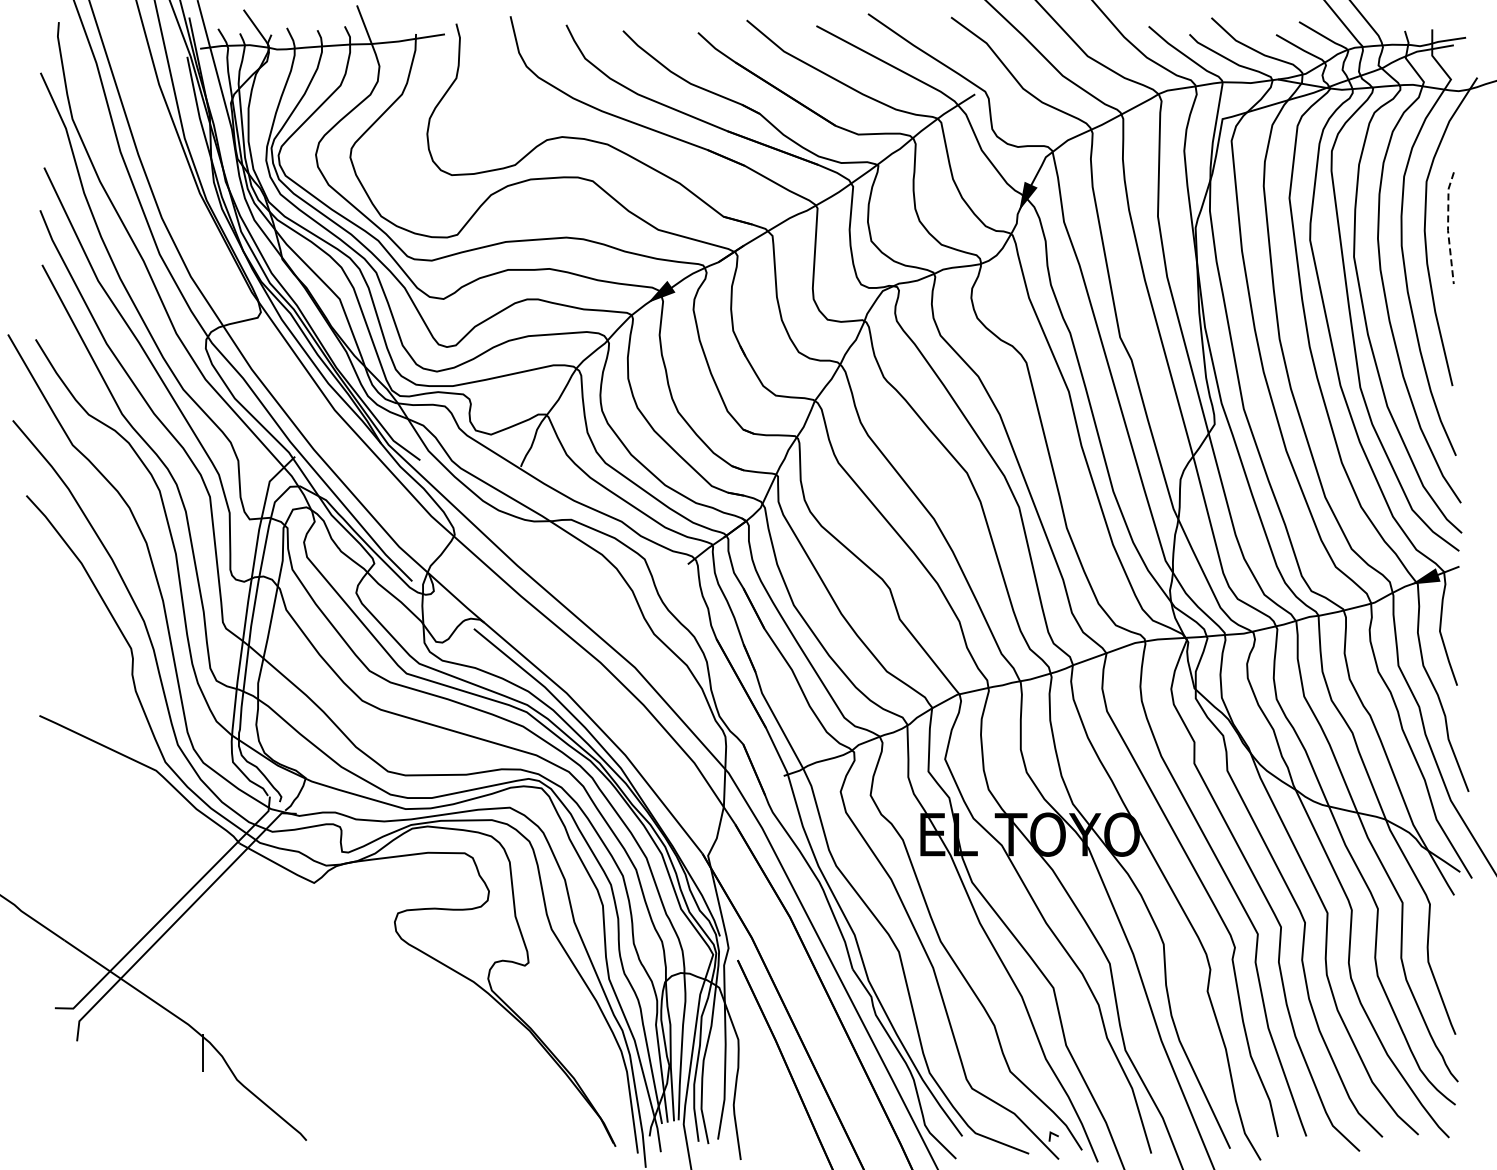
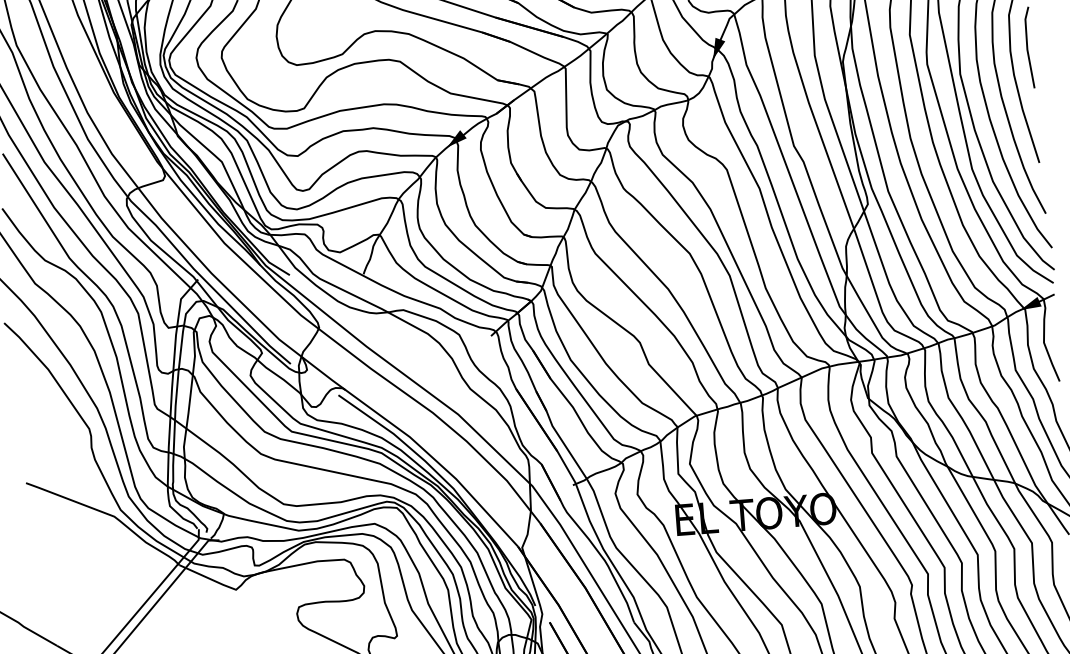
line: (1448, 227) -> (1027, 47), dashed -> solid

